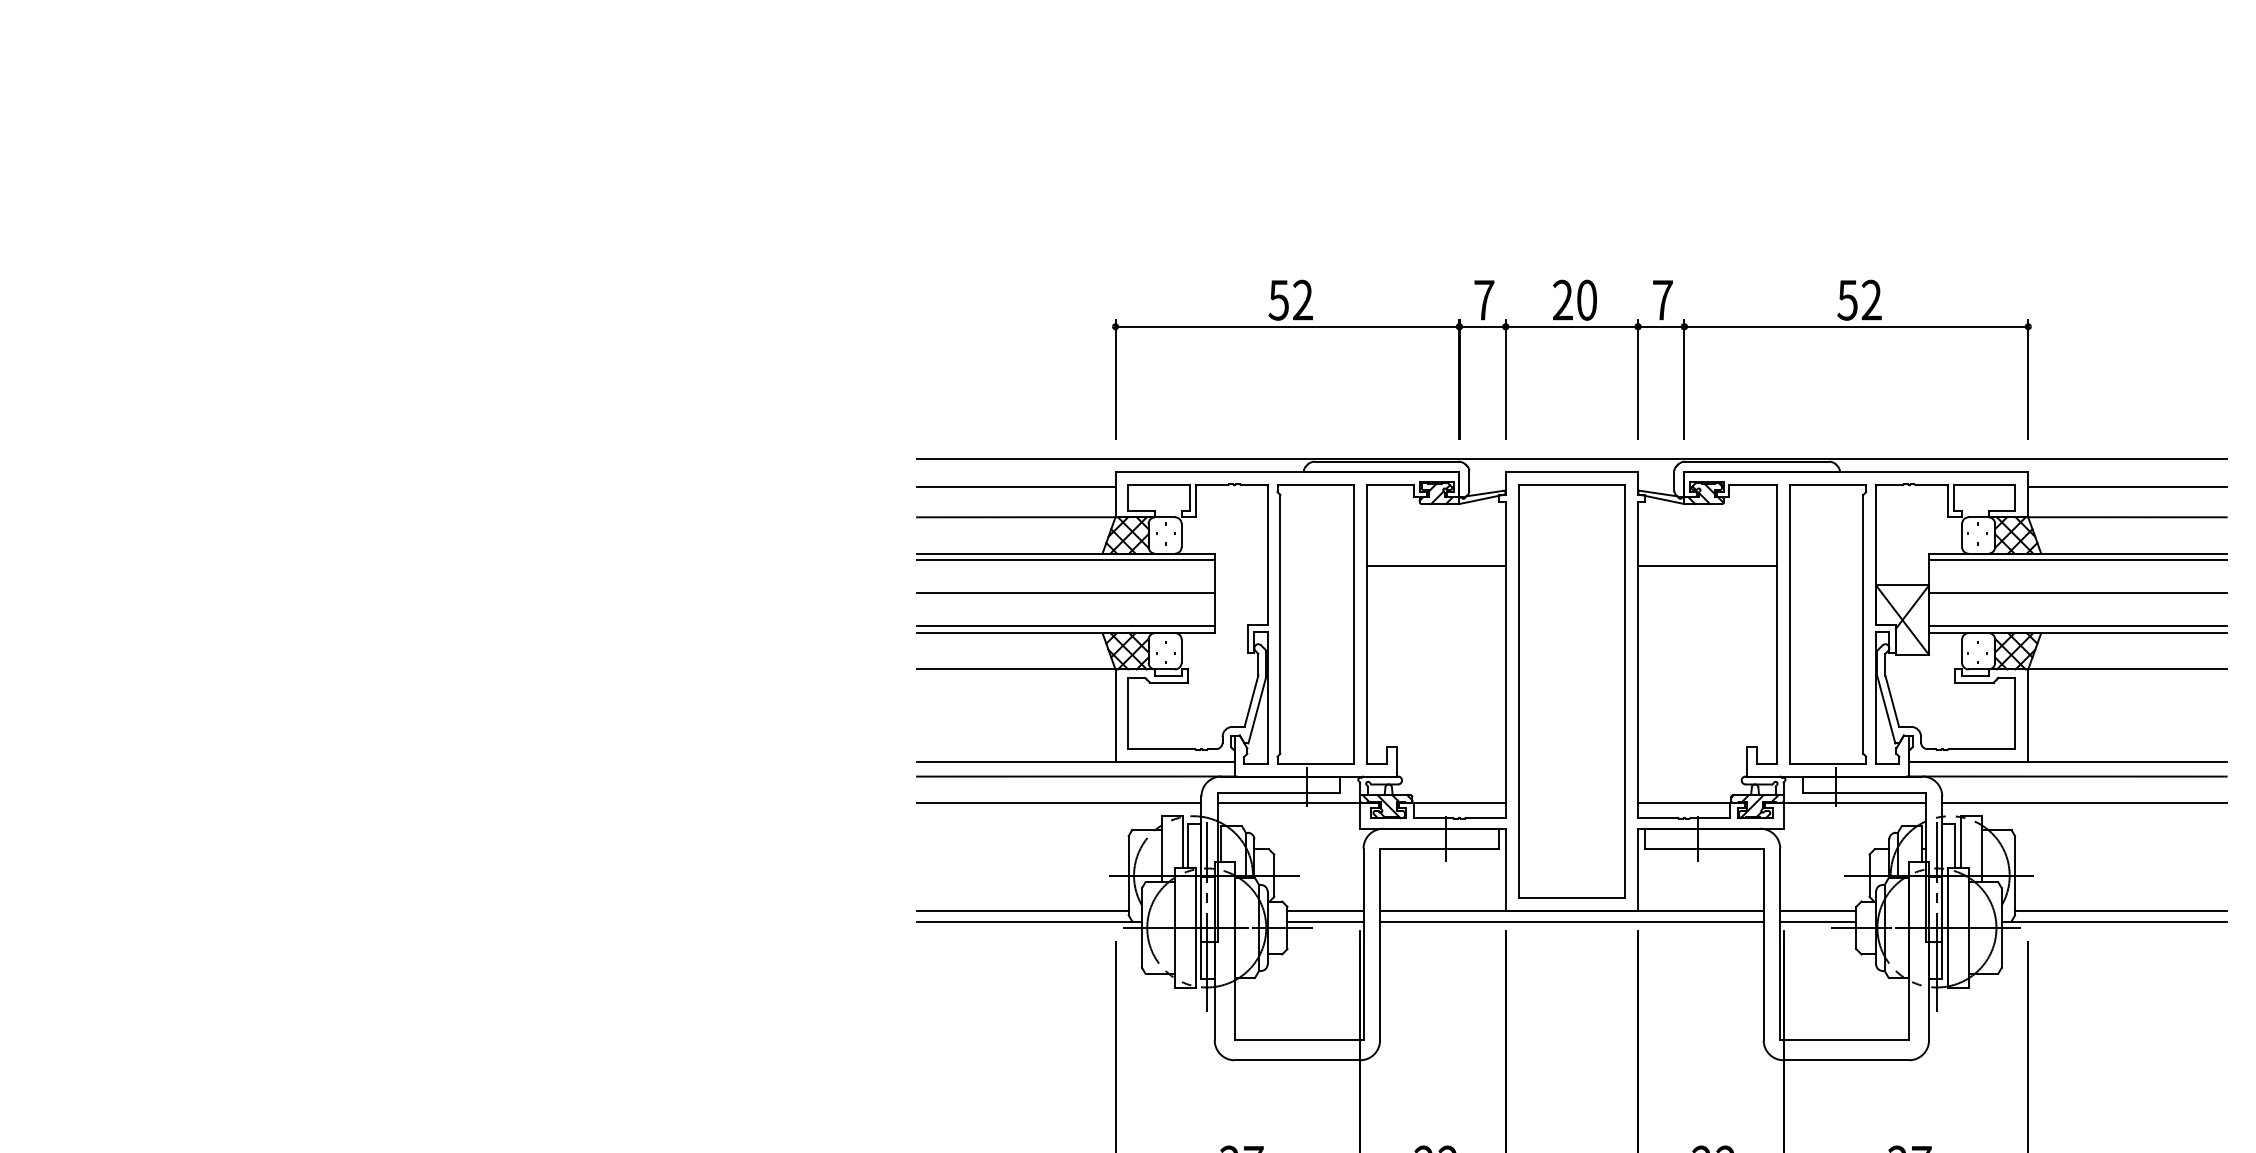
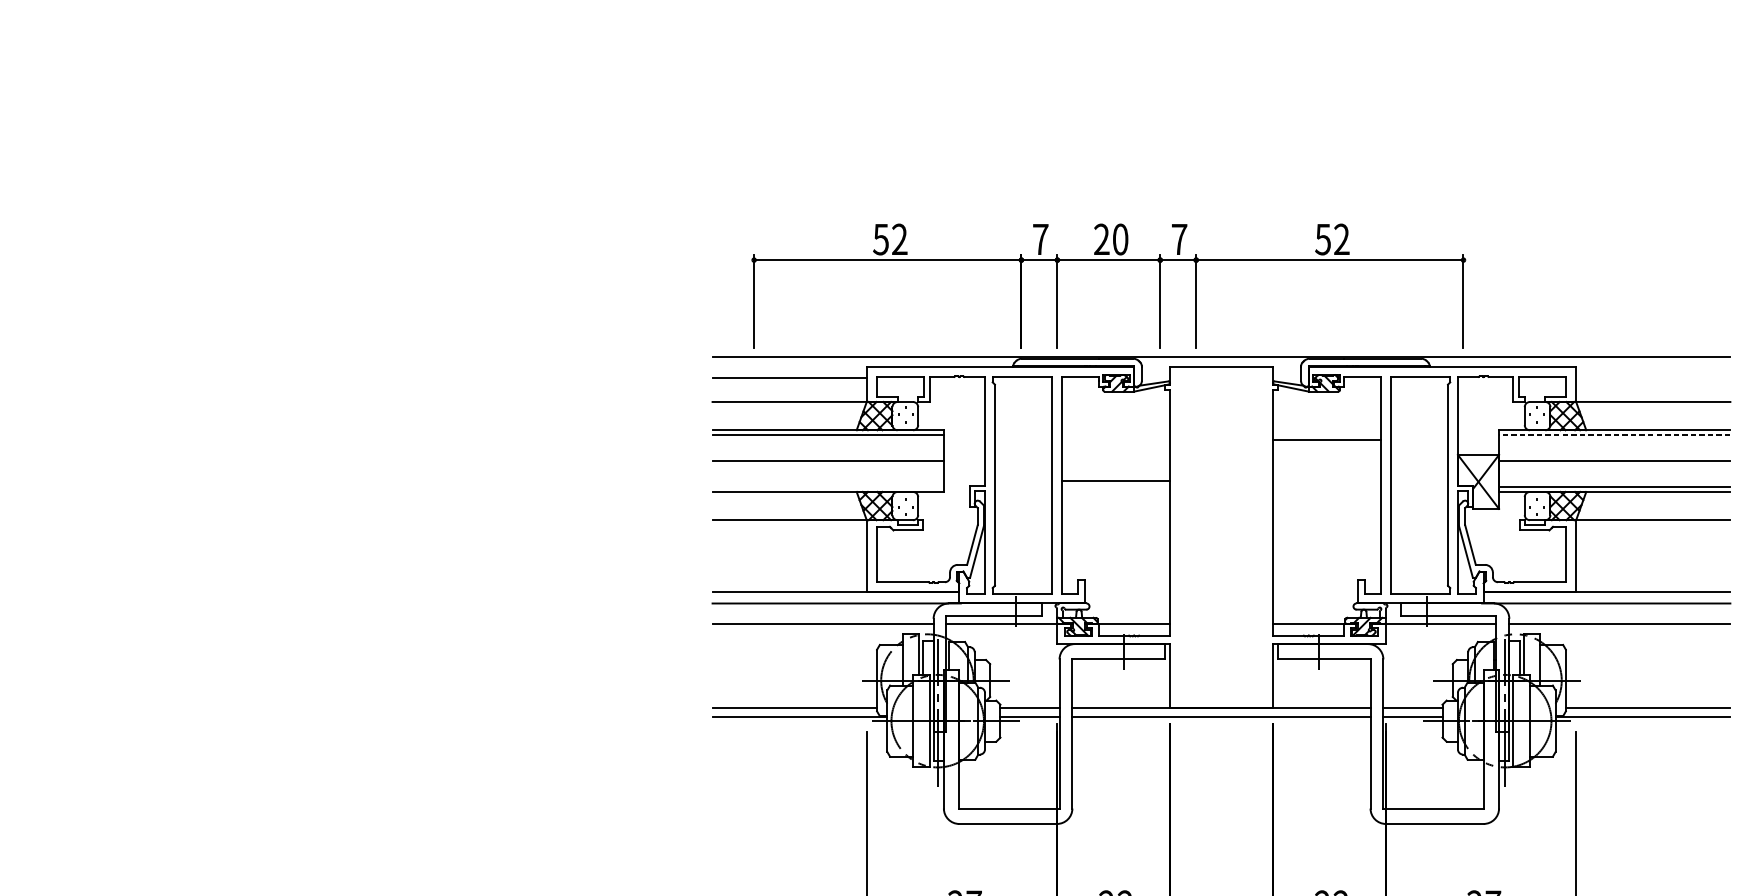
part: (1571, 327) -> (1108, 260), moved
line: (2127, 486) -> (1653, 378), removed
line: (2077, 560) -> (1614, 435), solid -> dashed
line: (1435, 566) -> (1115, 481), moved
line: (1065, 626) -> (827, 486), removed
part: (1571, 691) -> (1221, 537), removed

